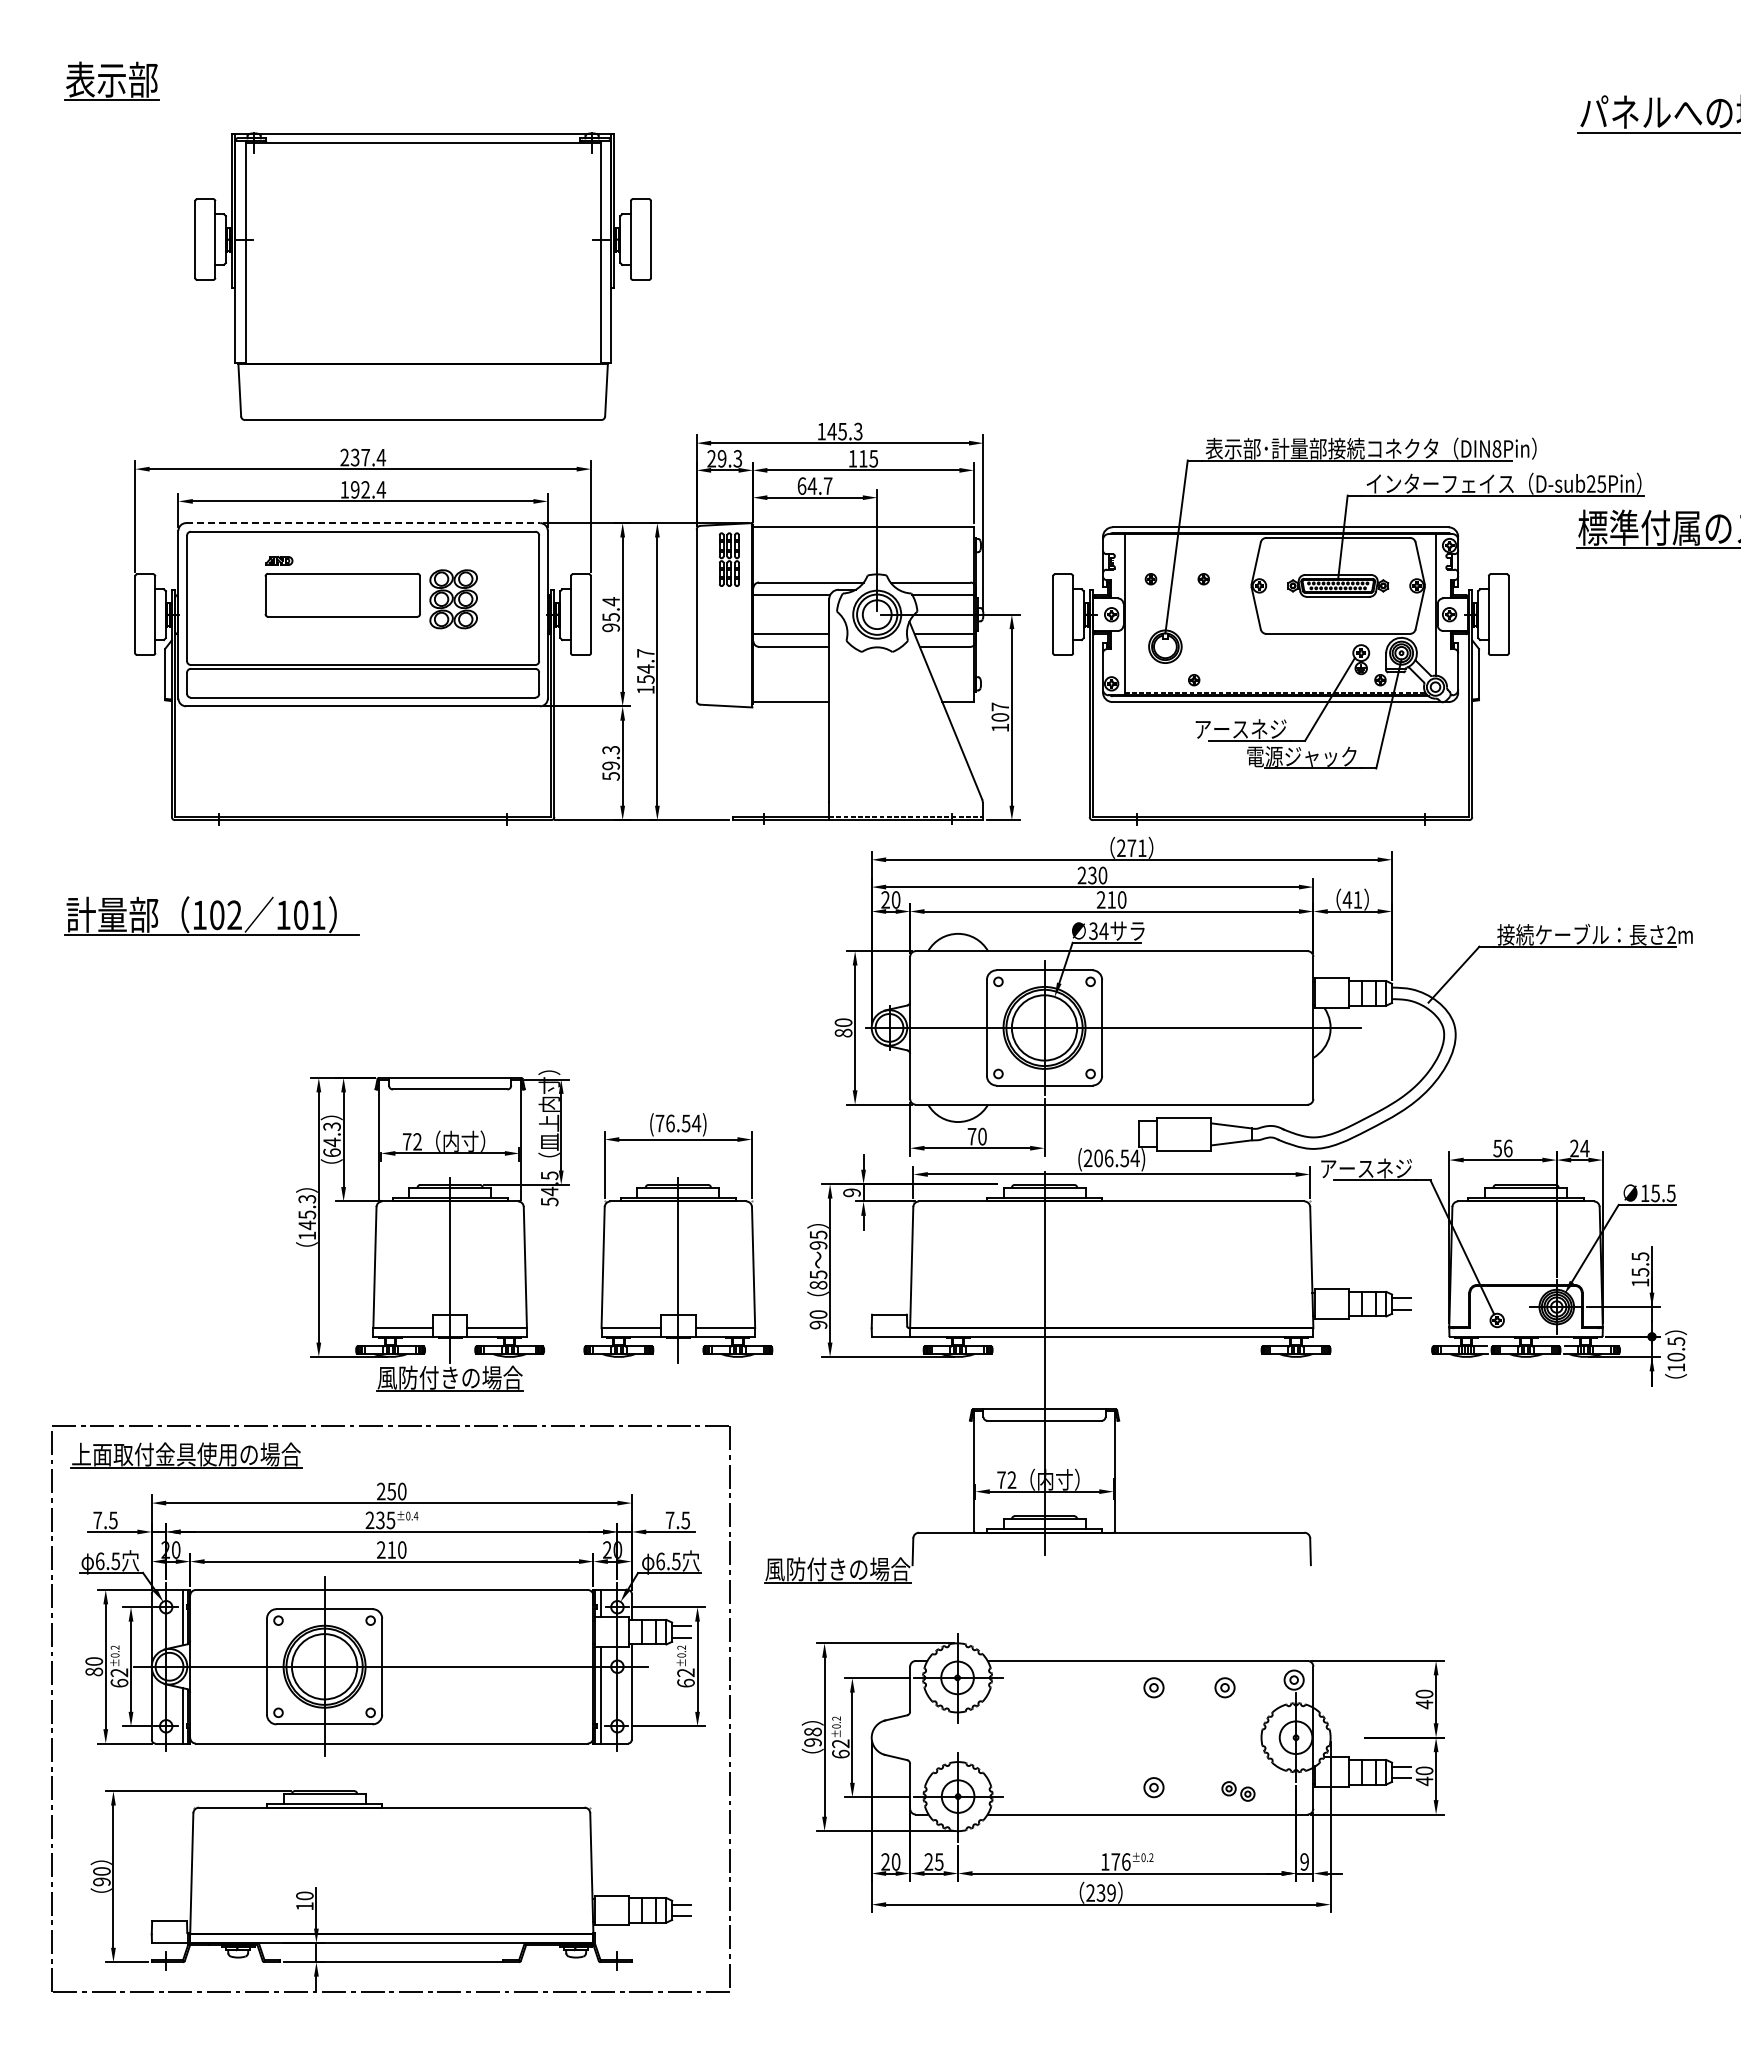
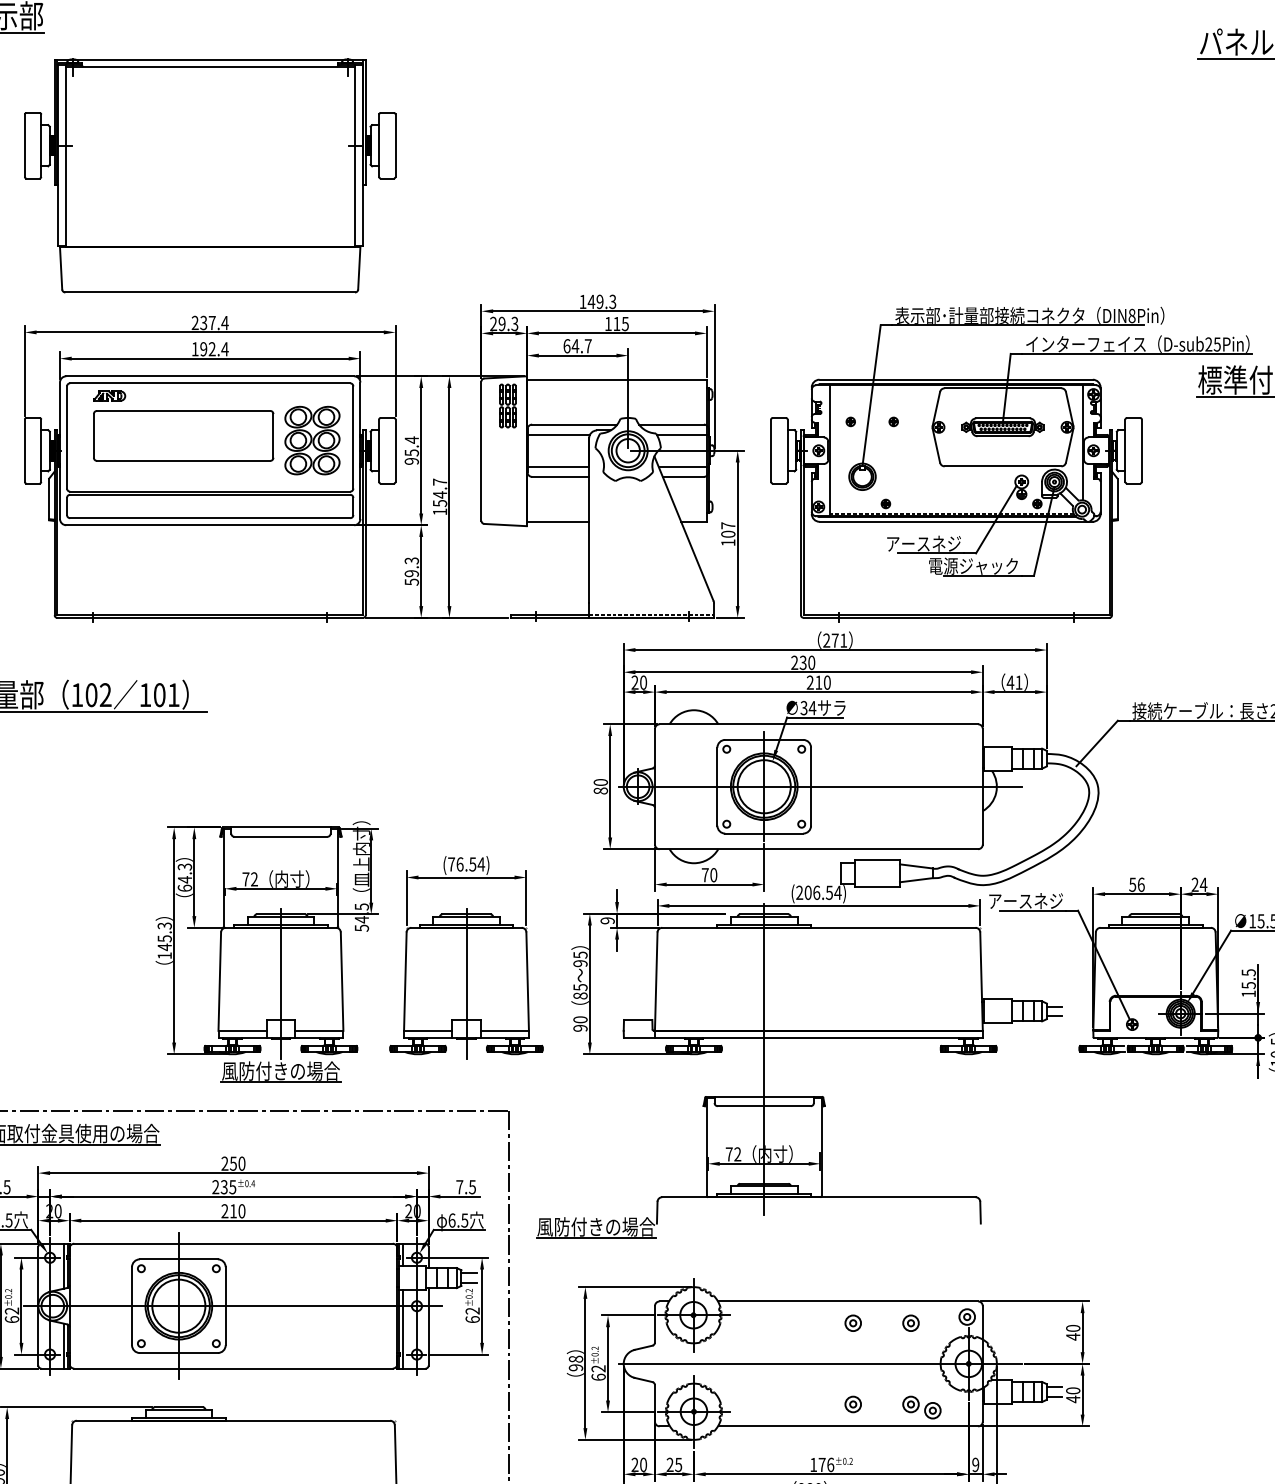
part: (422, 276) -> (209, 175), moved
text: (842, 431) -> (599, 301), 145.3 -> 149.3
line: (363, 523) -> (210, 376), dashed -> solid
part: (371, 592) -> (216, 432), size x1.43
line: (1113, 1737) -> (820, 1363), added
part: (1238, 1791) -> (921, 1407), size x1.43

